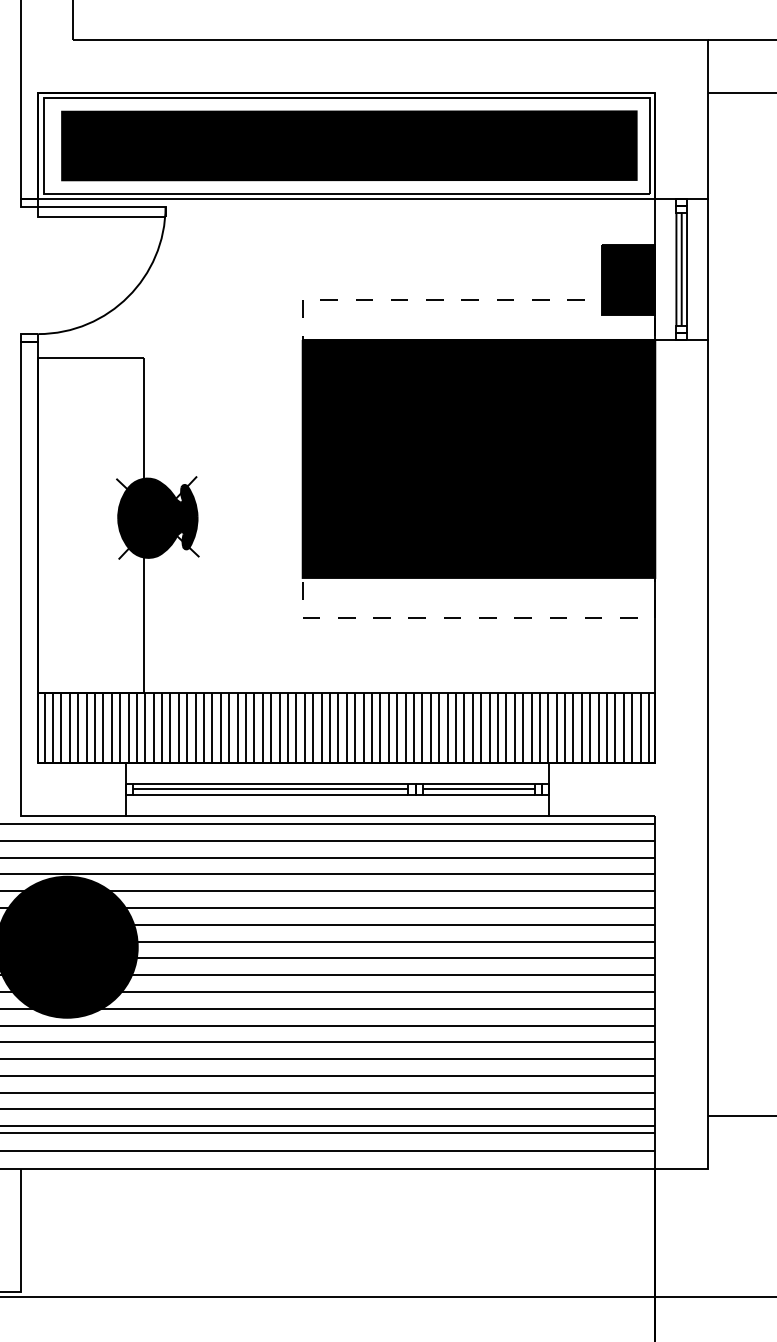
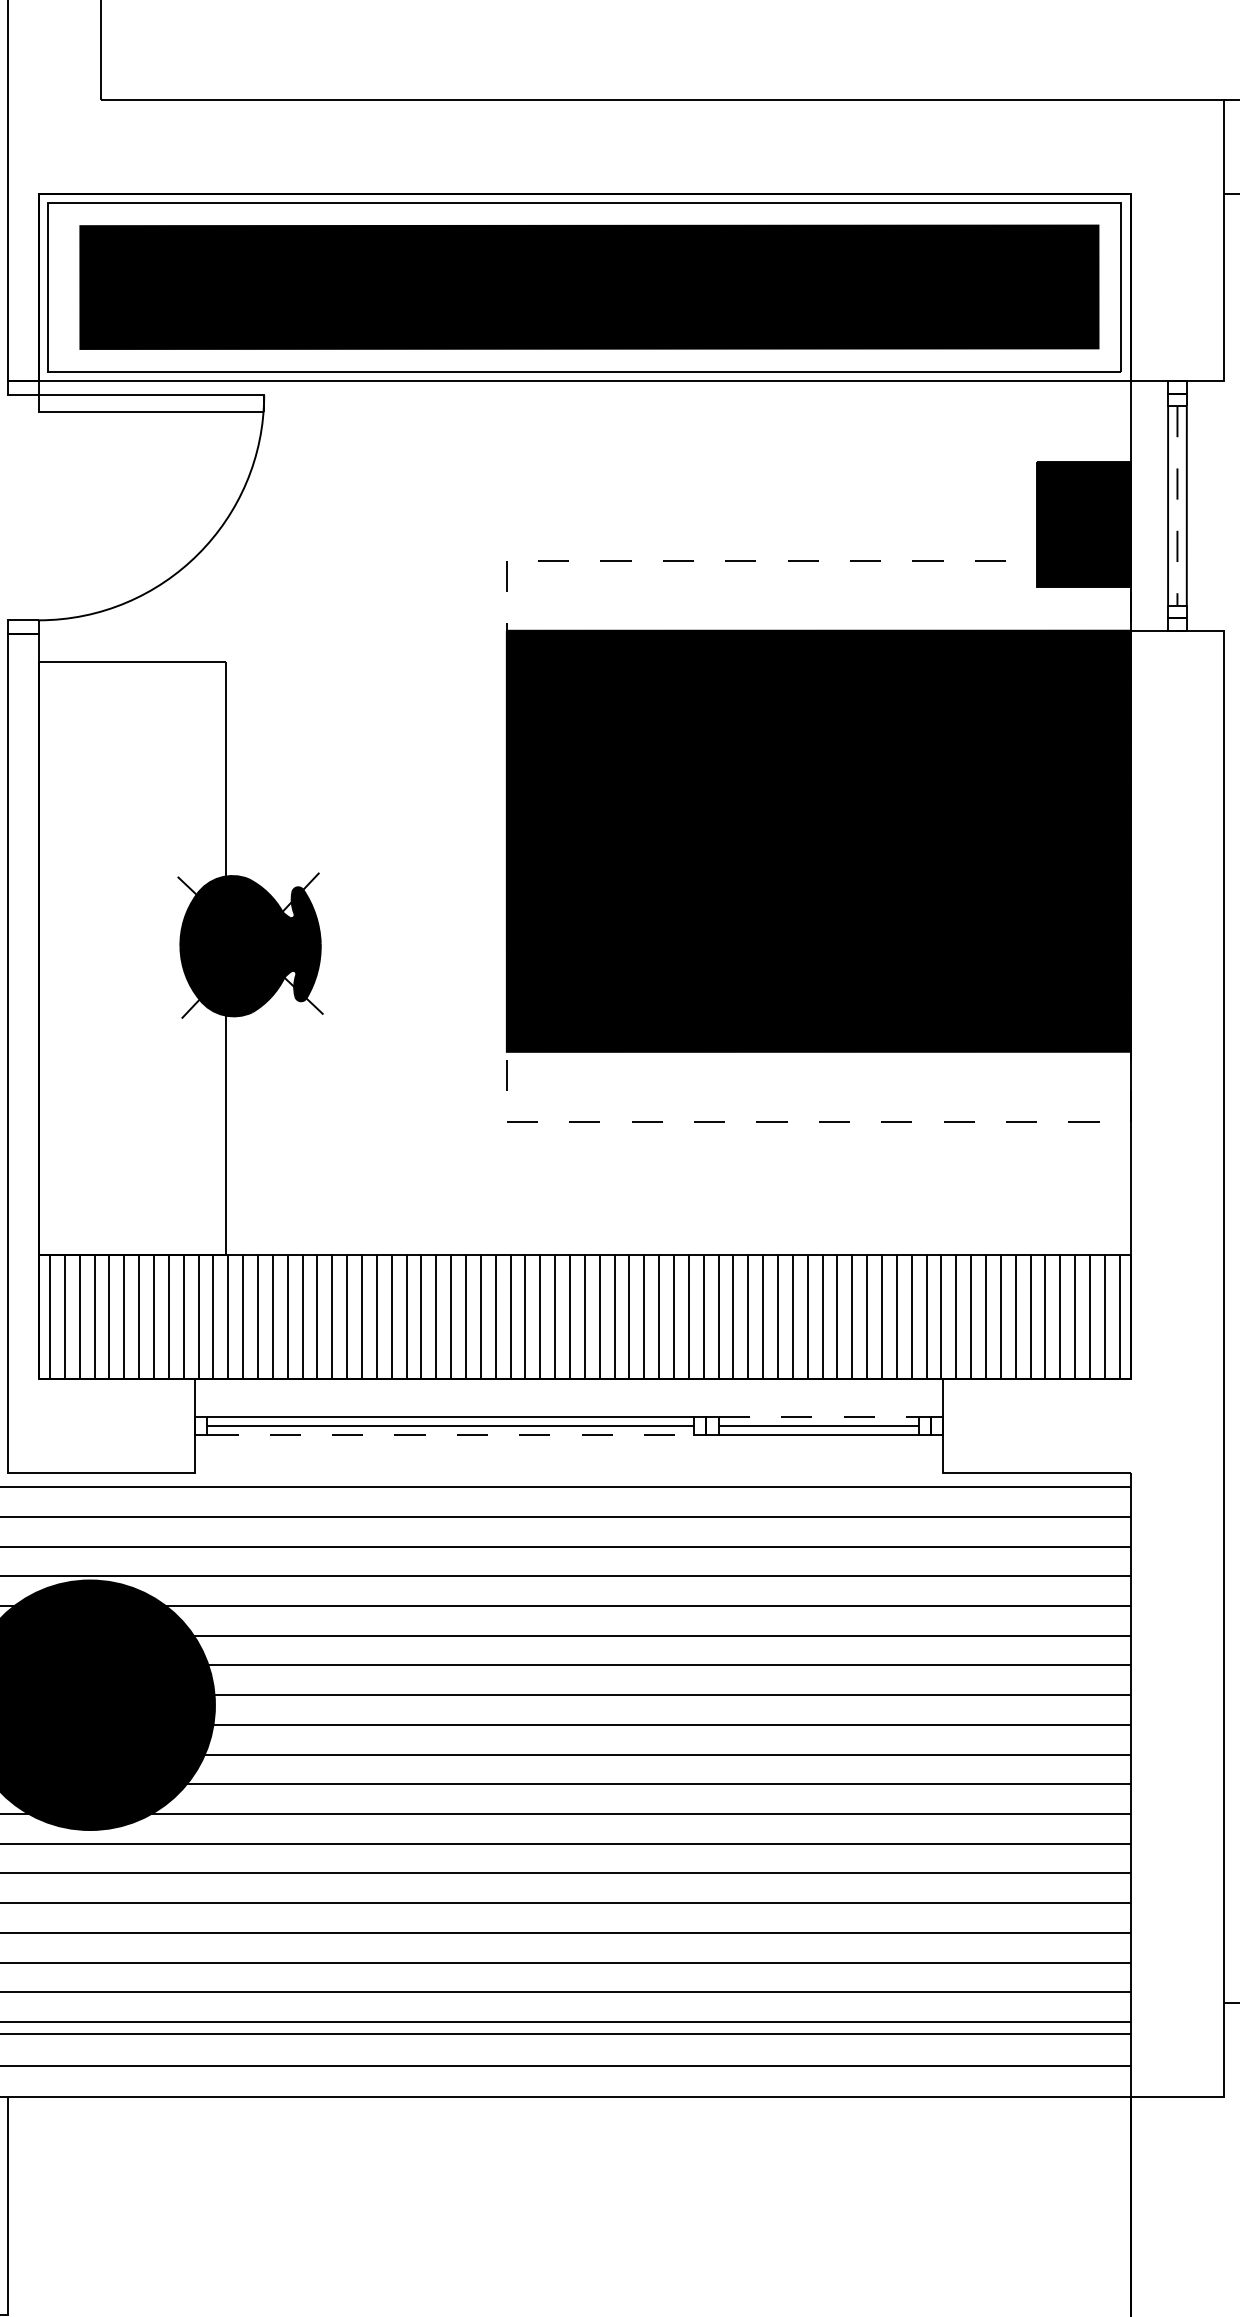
line: (708, 268) -> (1224, 504), removed
line: (681, 269) -> (1177, 506), solid -> dashed
line: (479, 784) -> (819, 1417), solid -> dashed
line: (270, 794) -> (449, 1434), solid -> dashed
line: (337, 815) -> (568, 1472), removed

